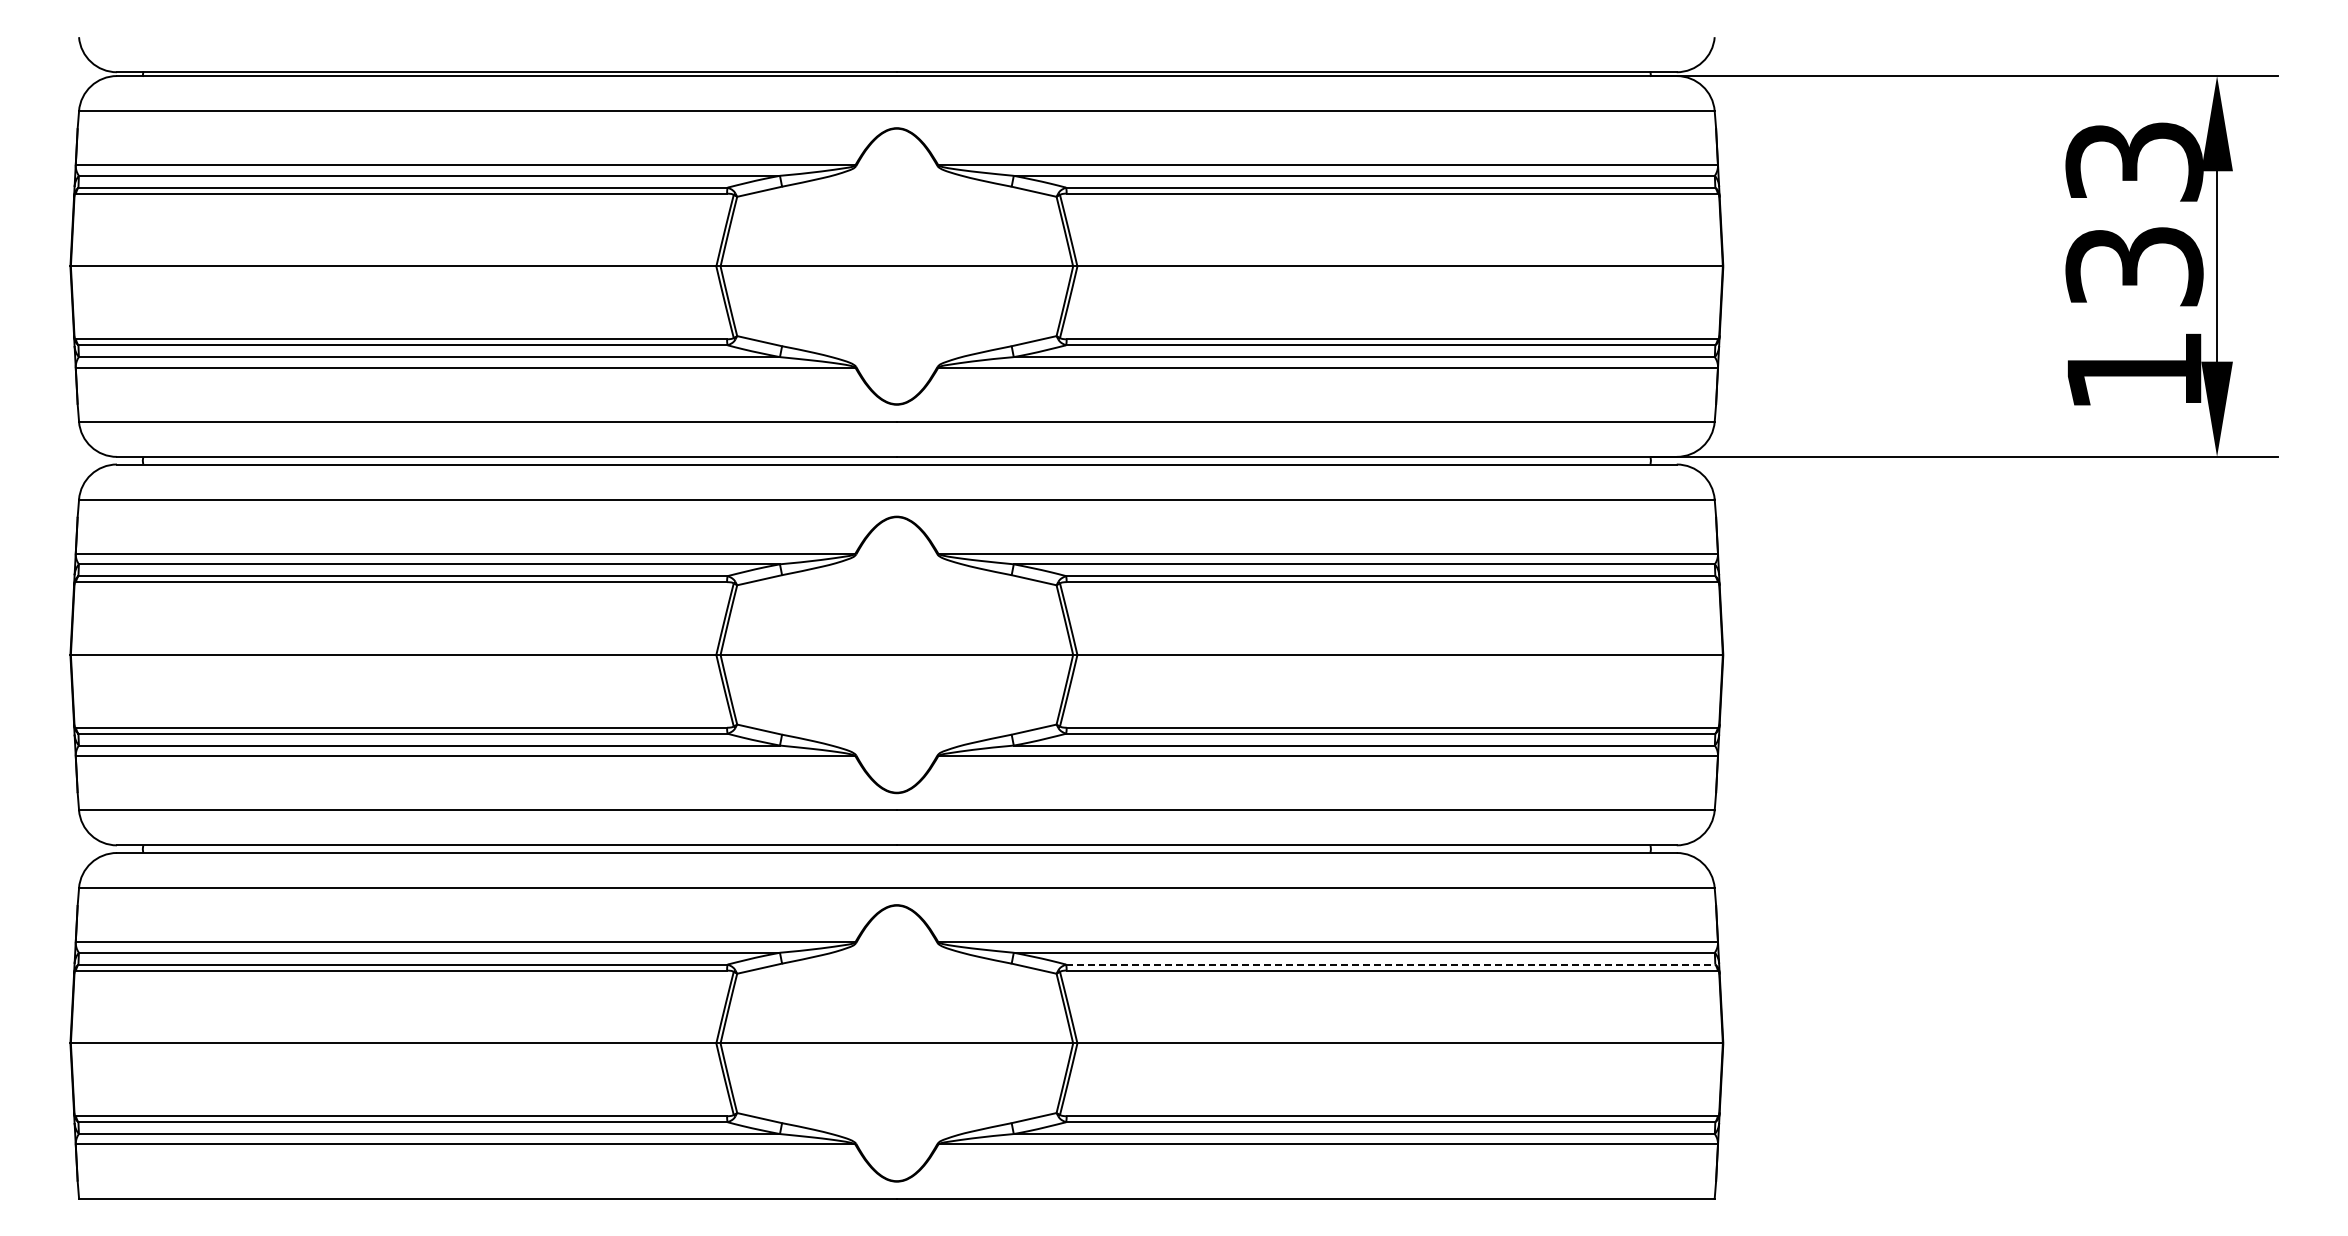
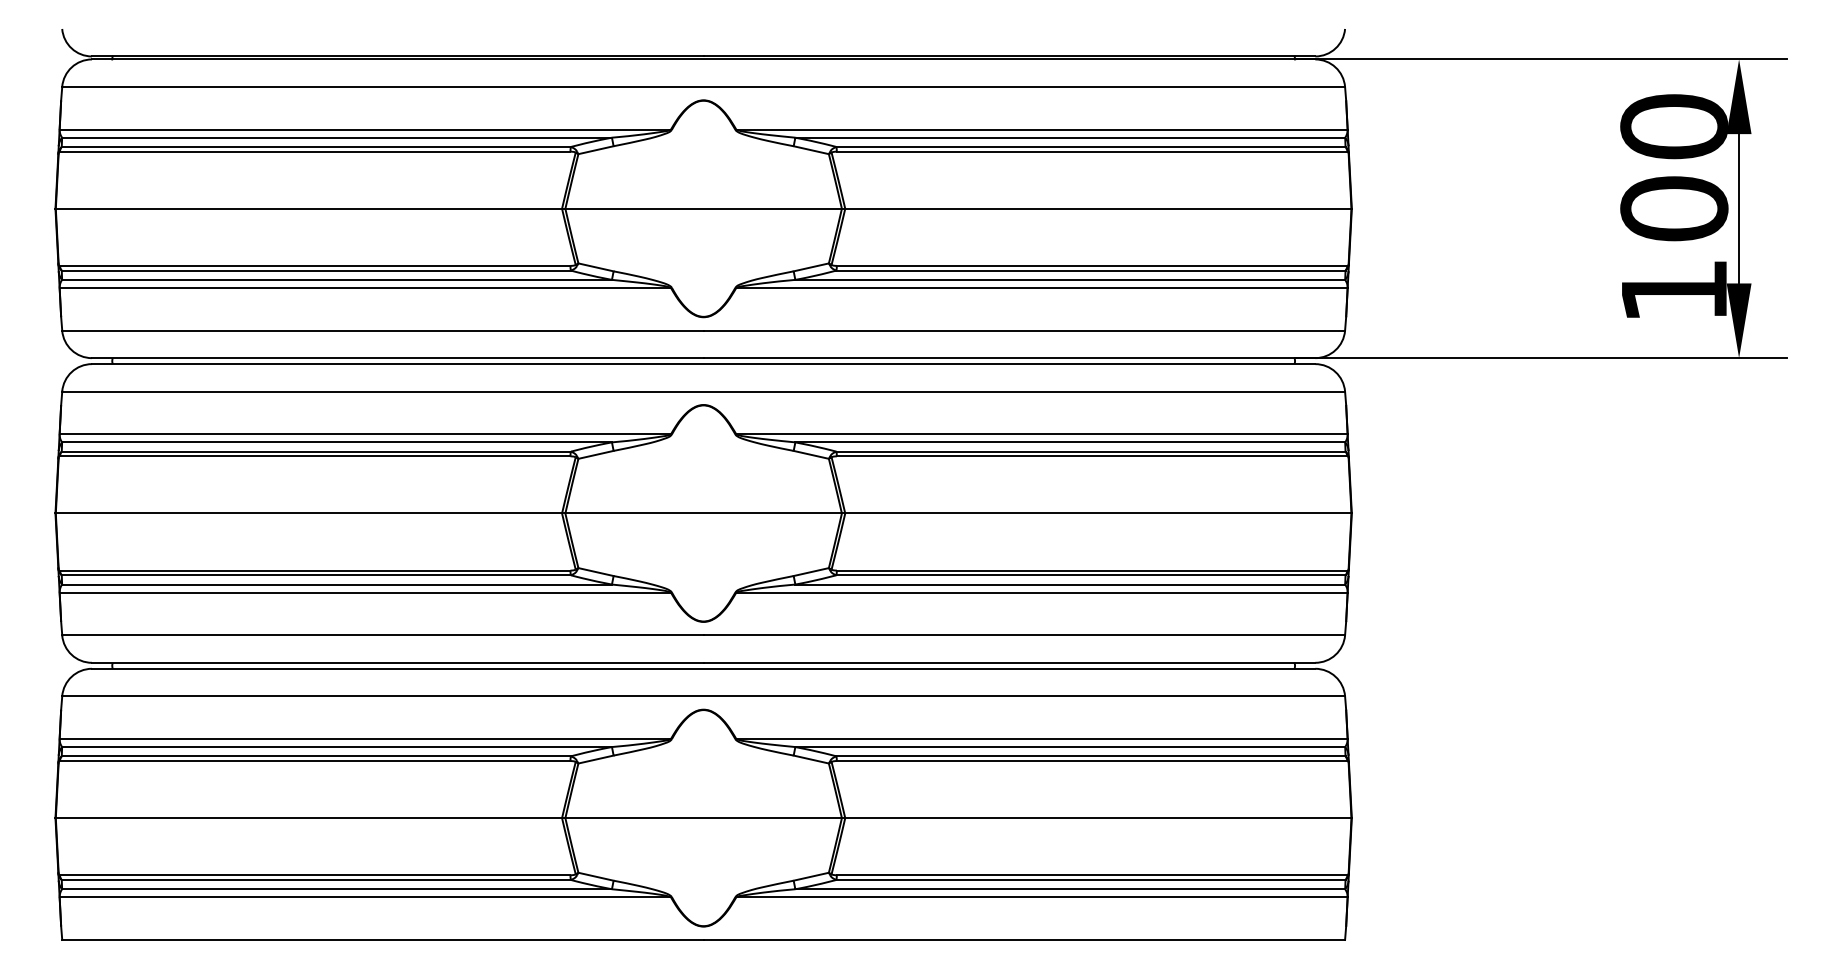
text: (2134, 213) -> (1674, 167), 133 -> 100
line: (1390, 964) -> (1090, 756), dashed -> solid

